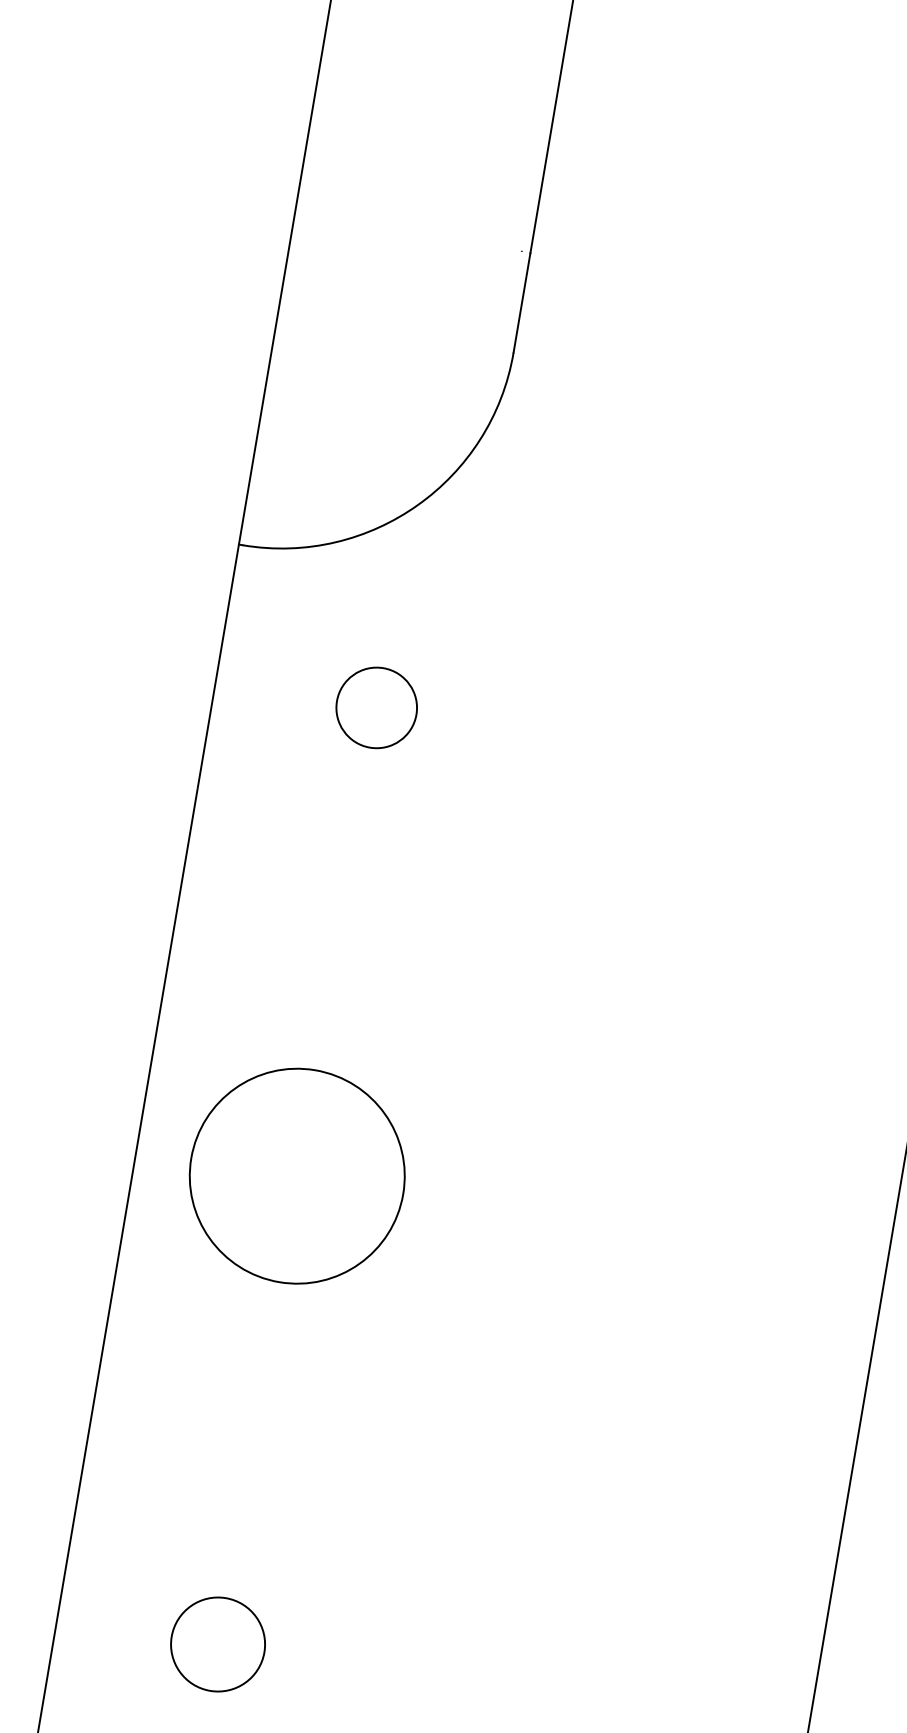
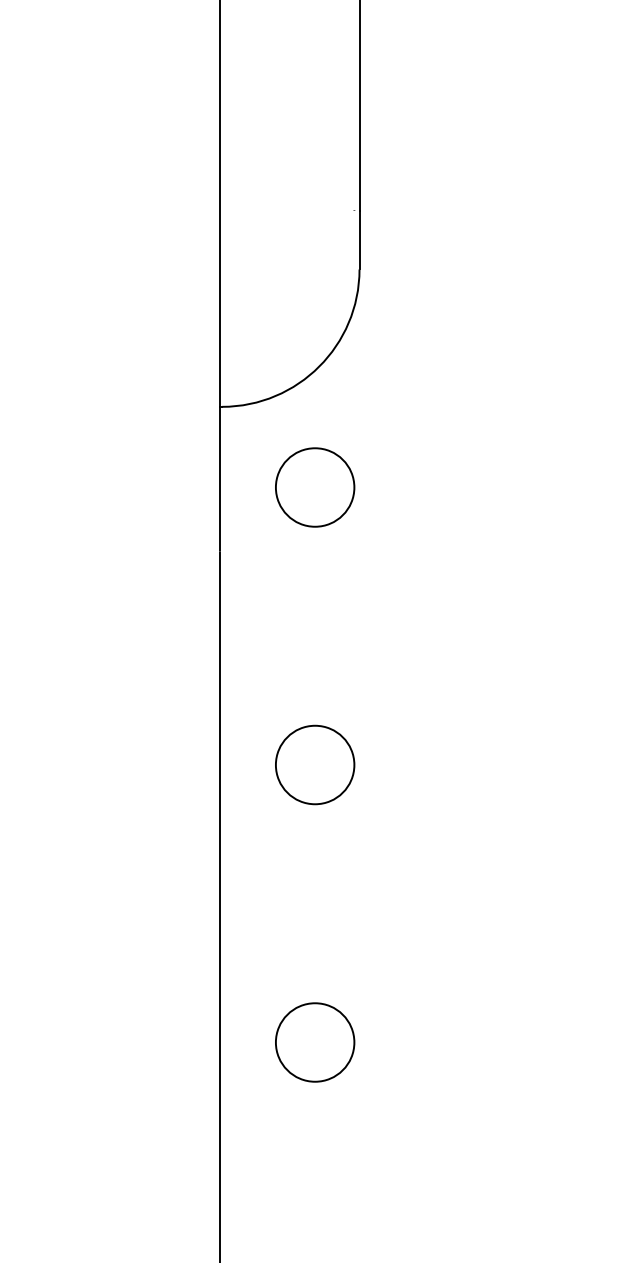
circle: (377, 707) -> (315, 487), size x1.67
circle: (296, 1175) -> (314, 764), size x0.62
circle: (216, 1644) -> (314, 1042), size x1.43

